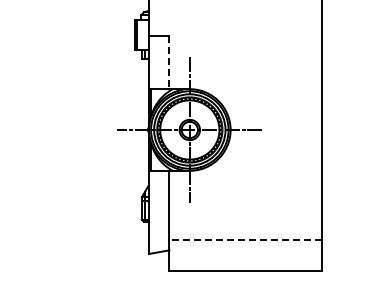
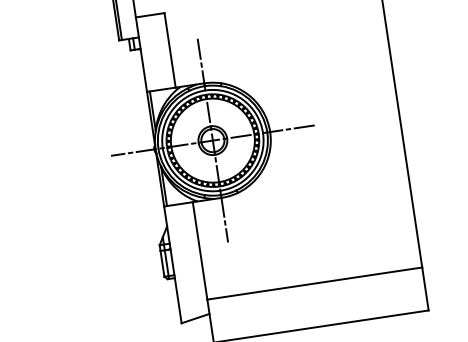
line: (169, 62) -> (170, 50), dashed -> solid
line: (245, 240) -> (314, 284), dashed -> solid

